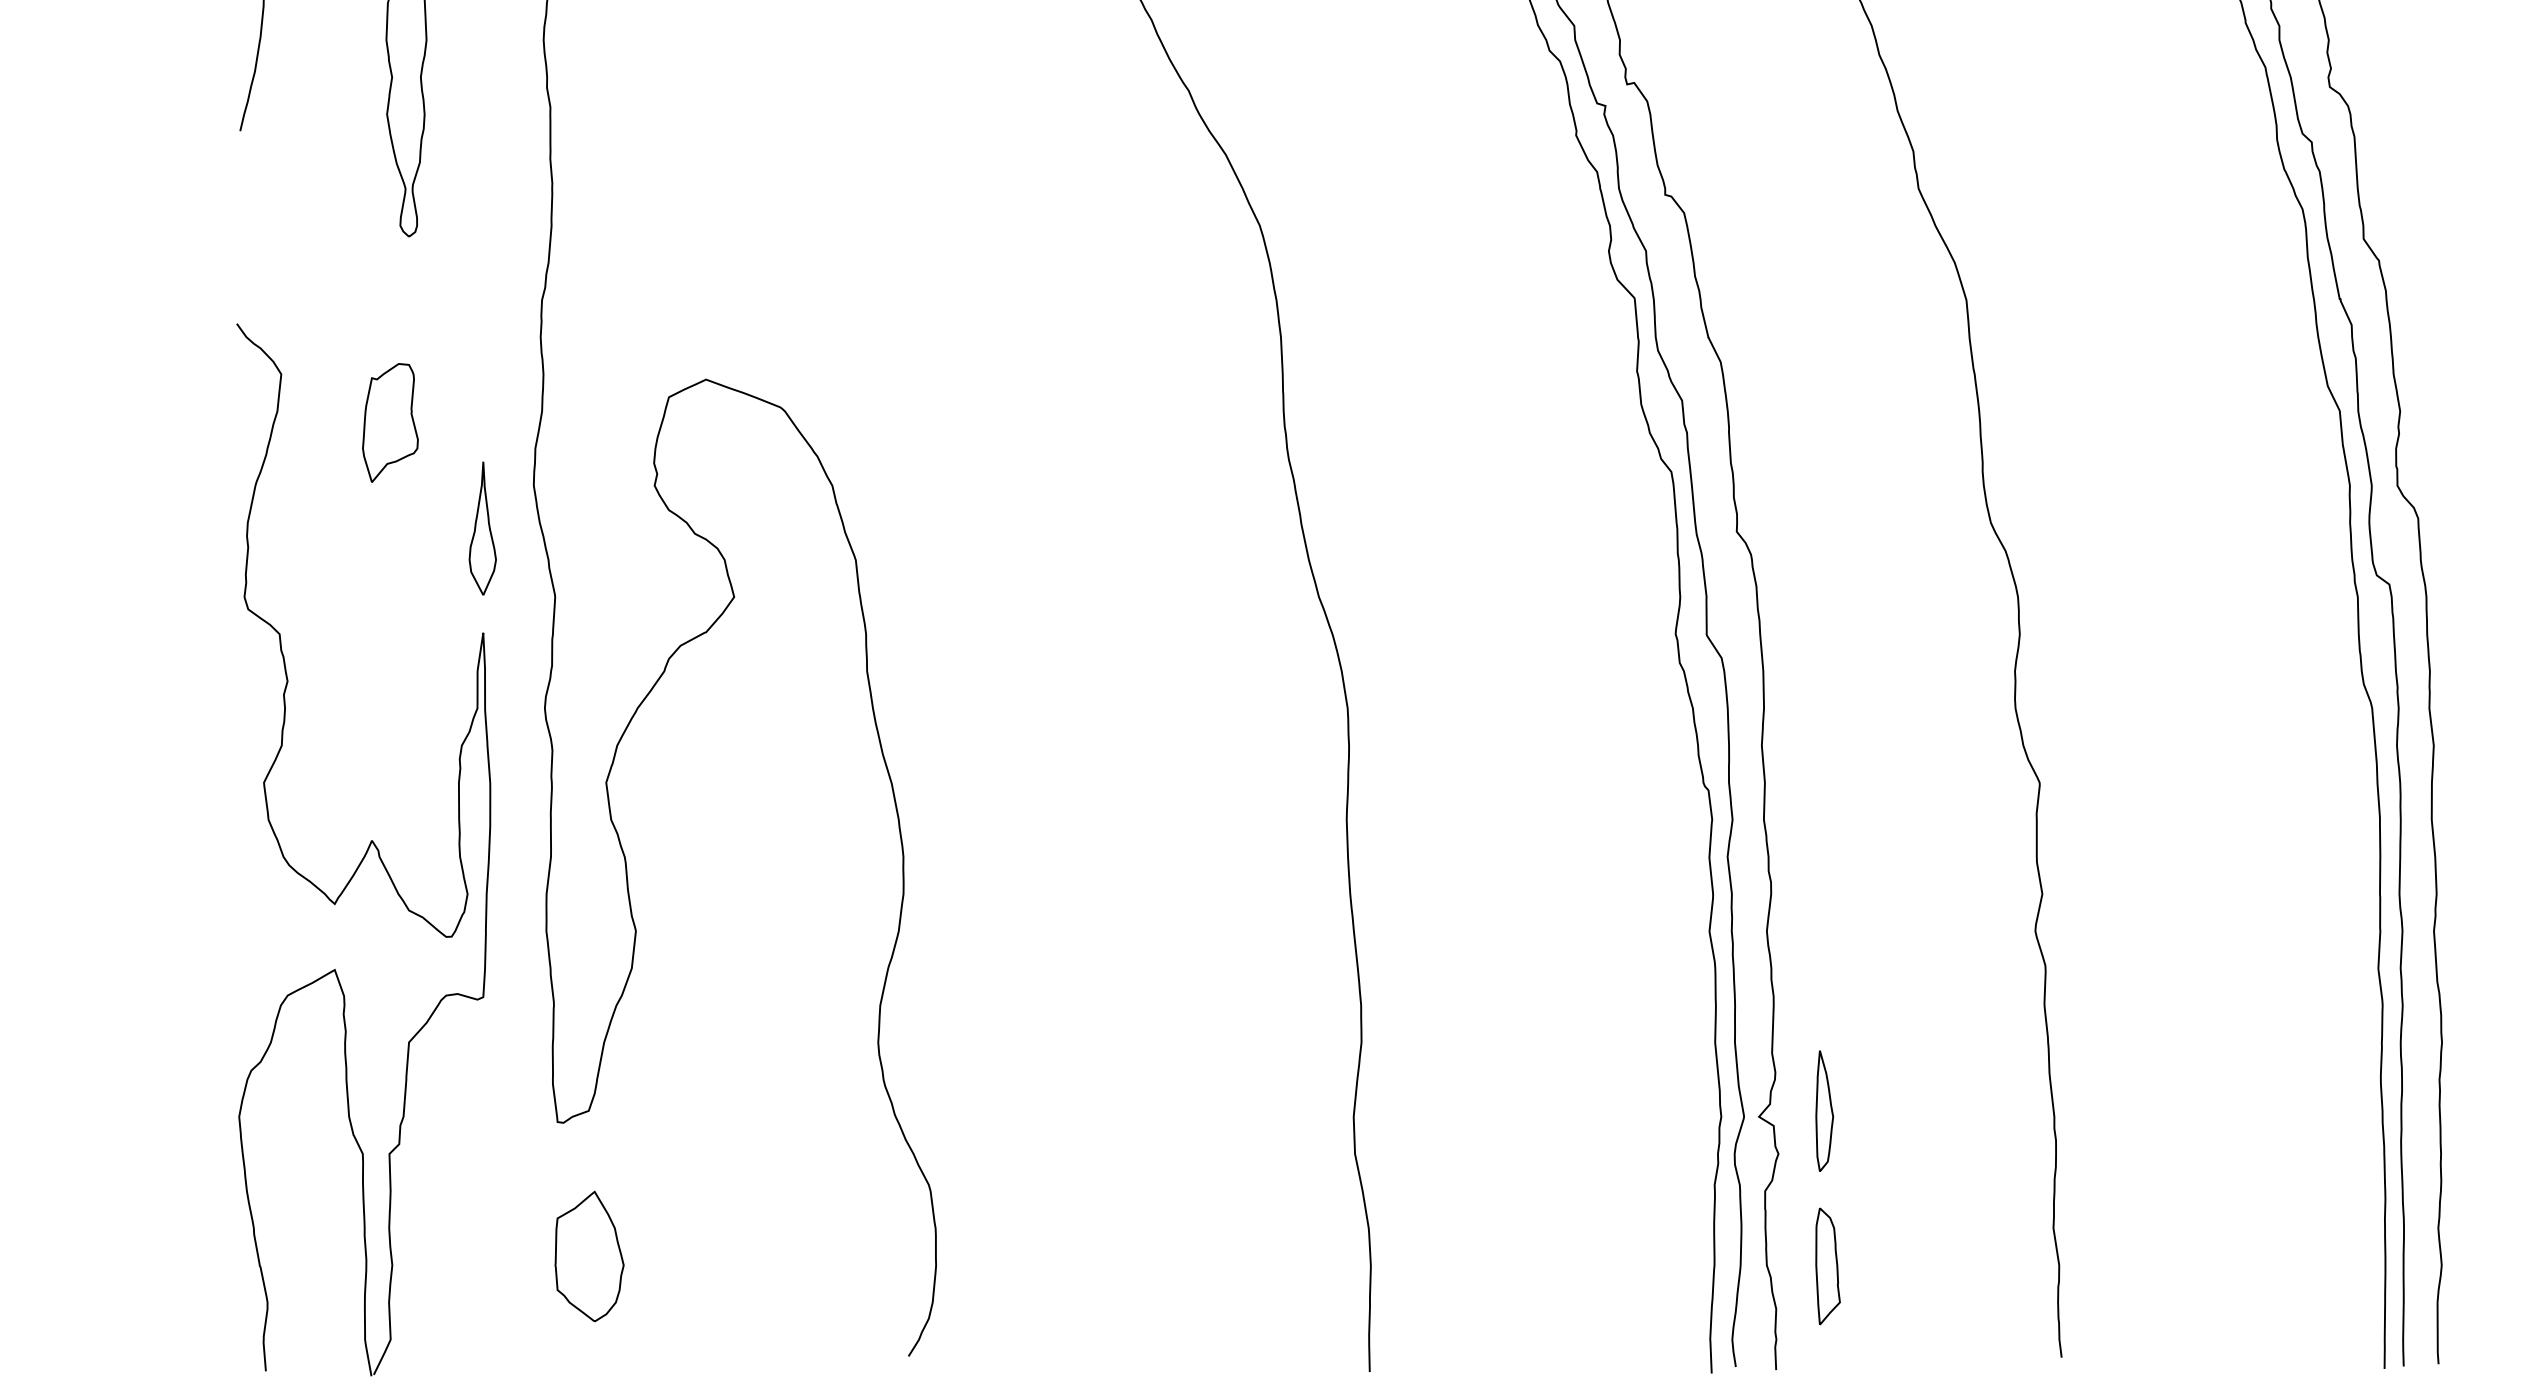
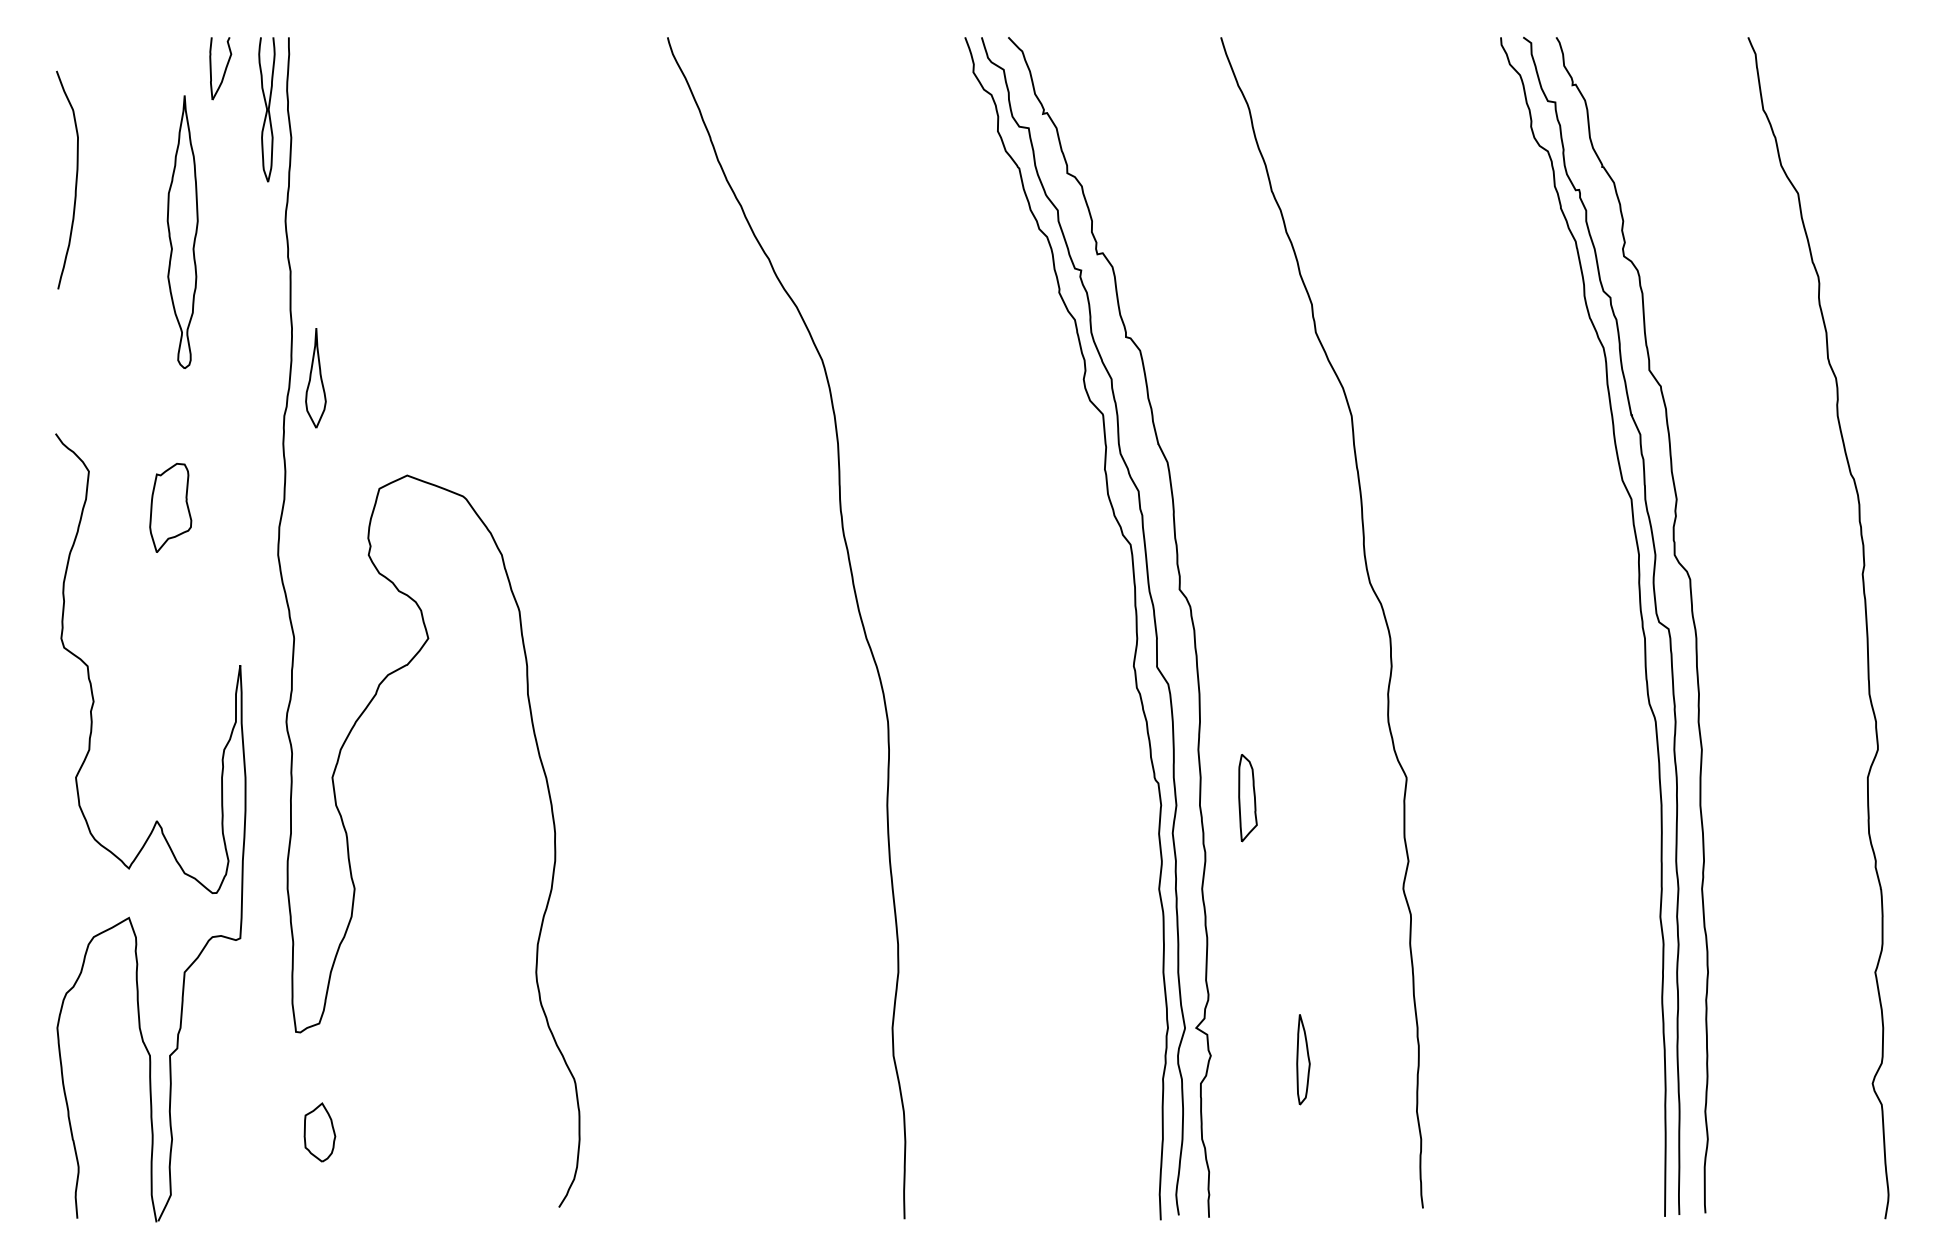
part: (482, 529) -> (315, 378), moved
part: (1824, 1110) -> (1303, 1059), moved
part: (588, 1256) -> (319, 1132), size x0.6
part: (1827, 1266) -> (1247, 798), moved

